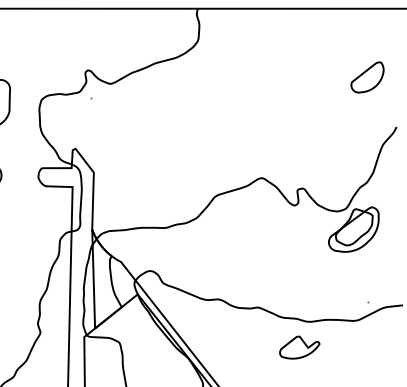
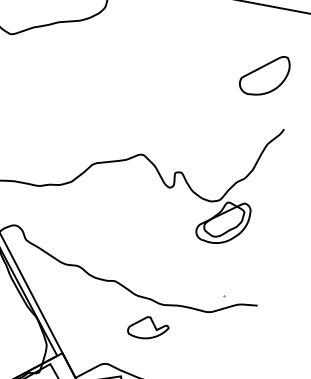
part: (367, 77) -> (264, 75), size x1.43

